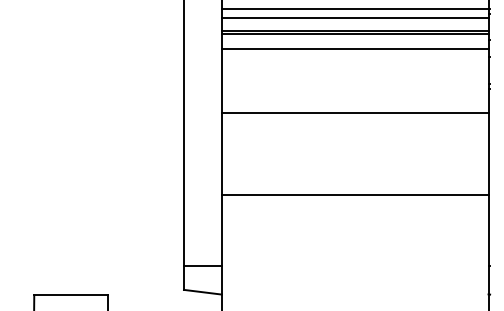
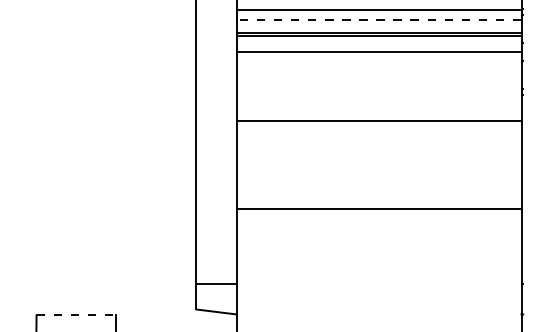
line: (354, 18) -> (378, 19), solid -> dashed
line: (71, 295) -> (76, 315), solid -> dashed

